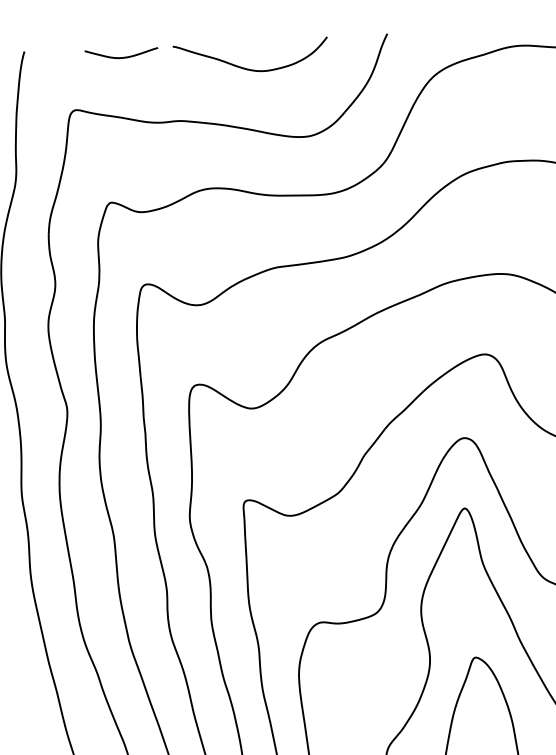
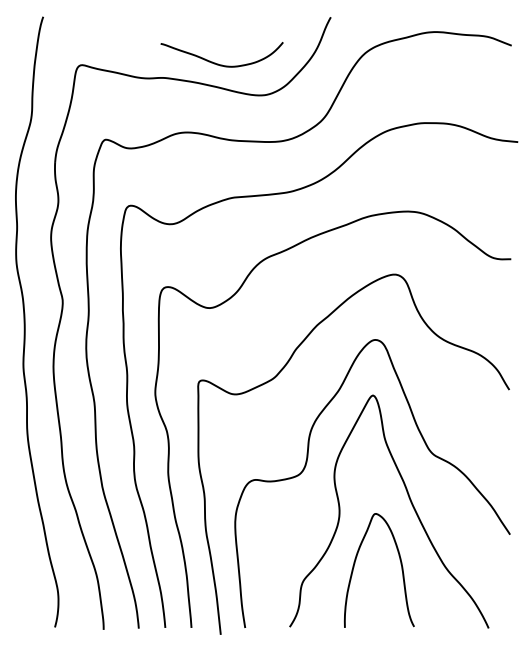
curve: (121, 56) -> (119, 24), removed
curve: (246, 67) -> (218, 63), moved

